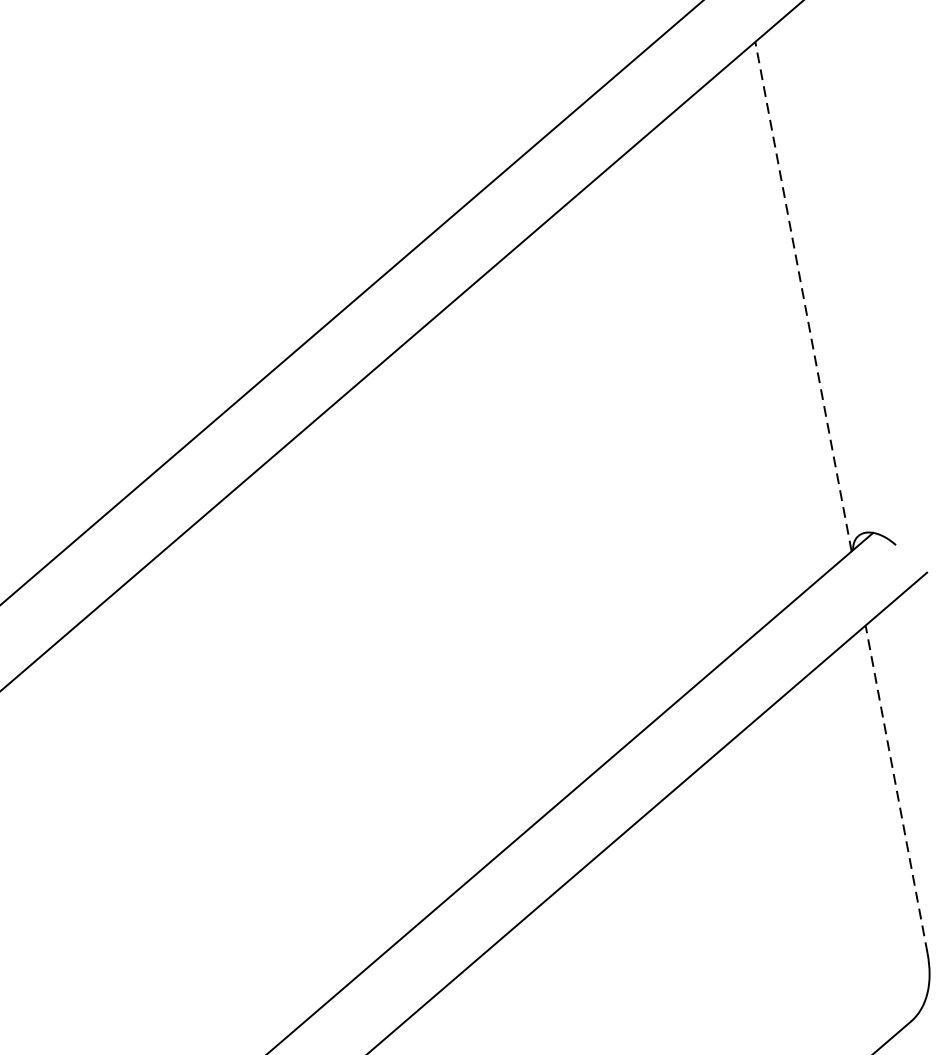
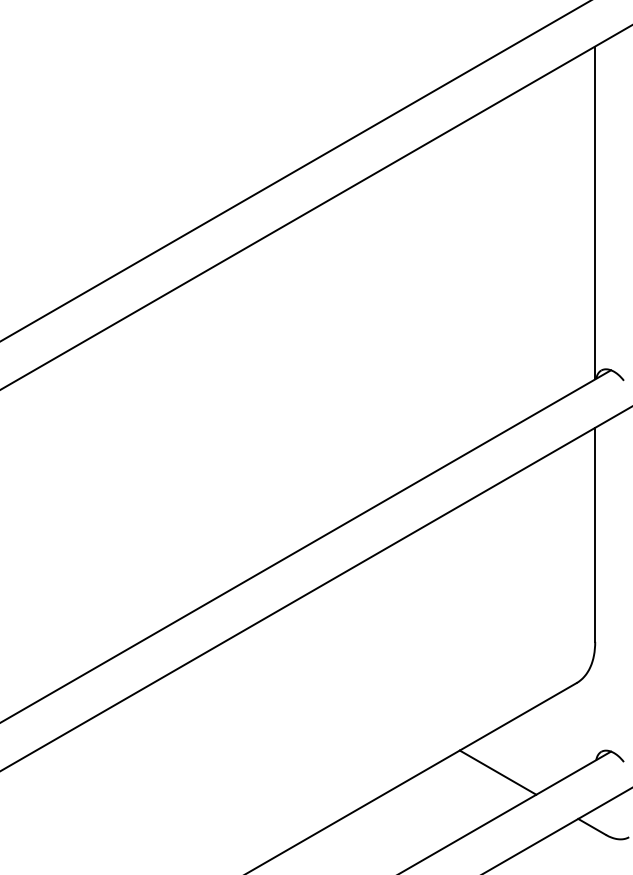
line: (803, 295) -> (595, 212), dashed -> solid
line: (896, 788) -> (595, 534), dashed -> solid

